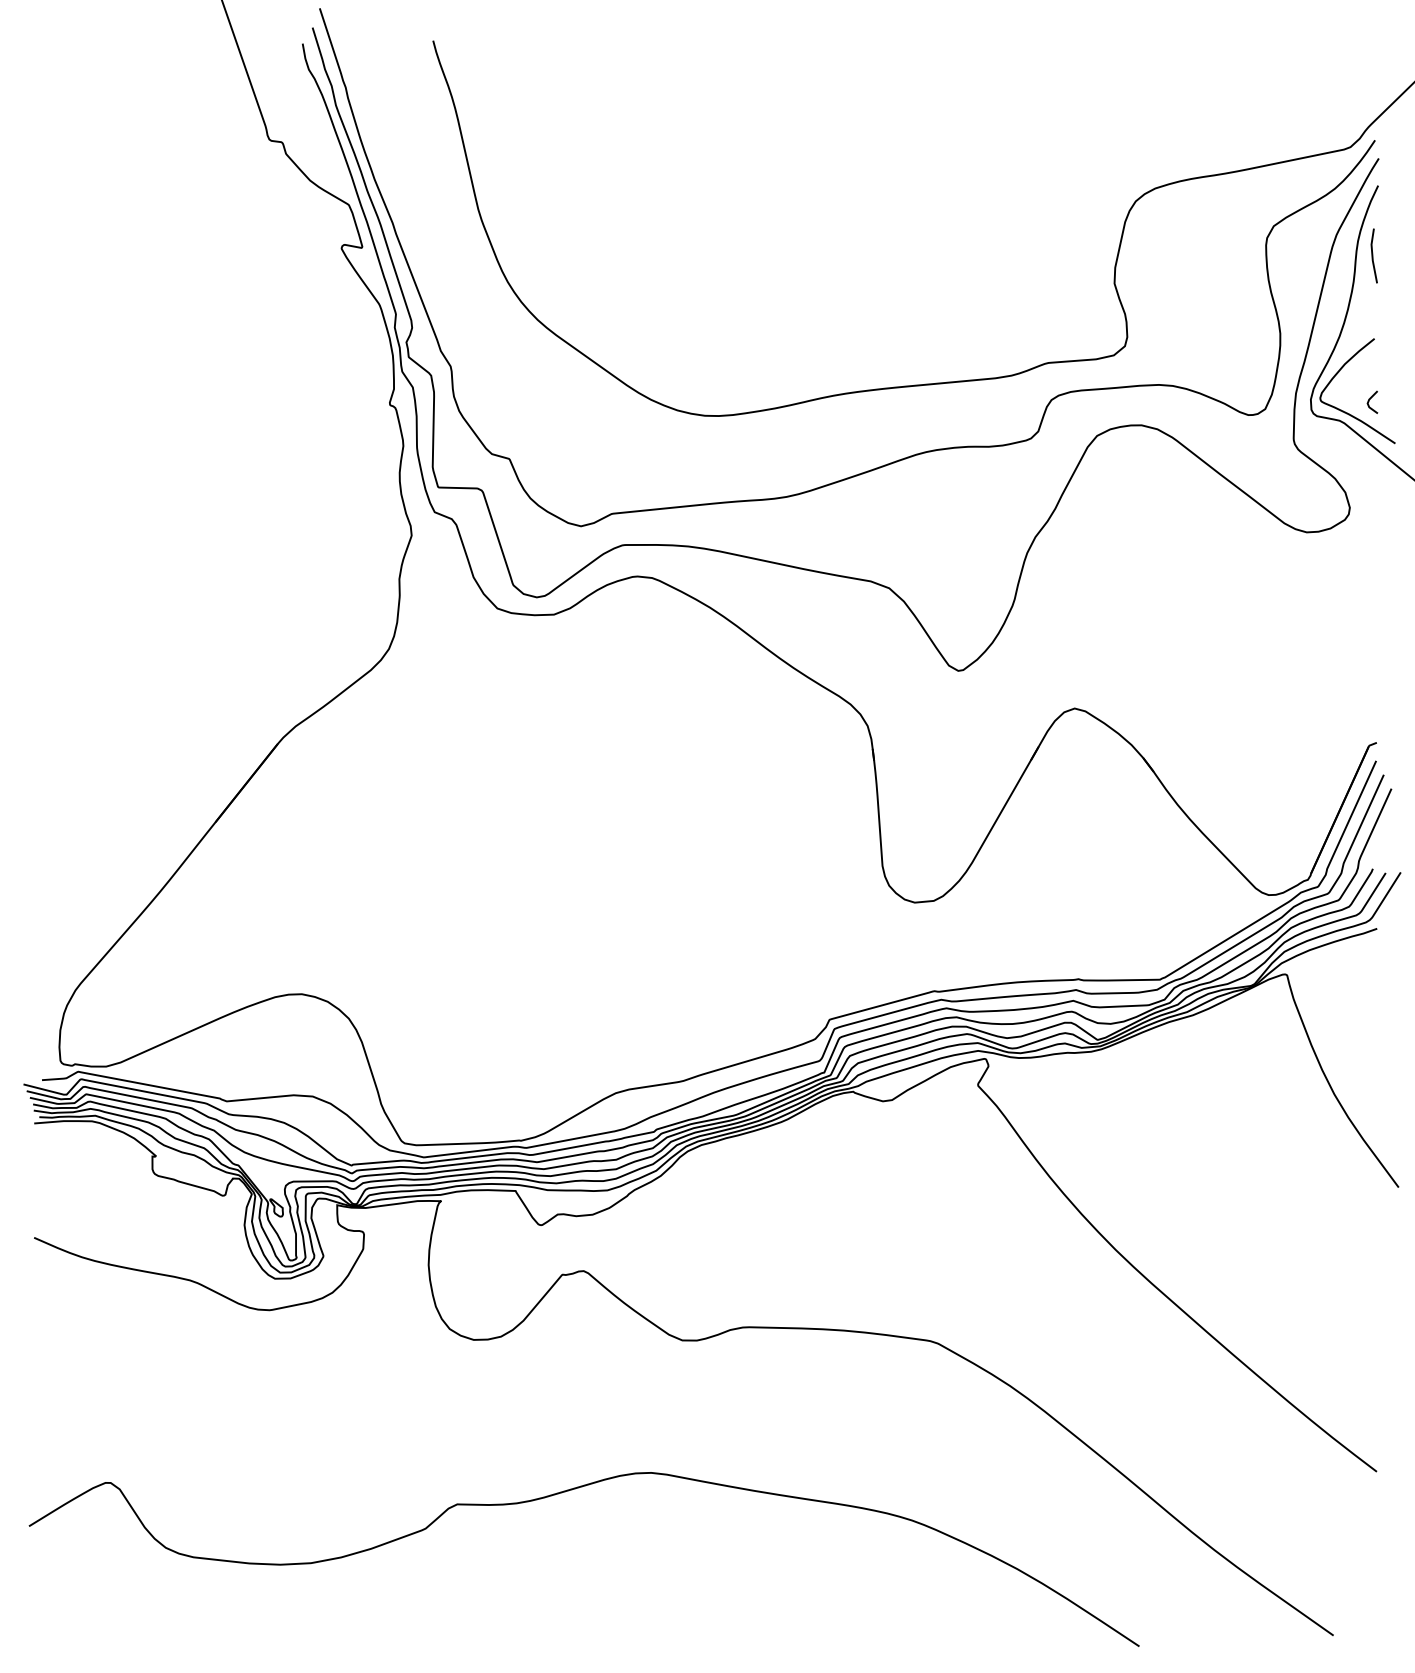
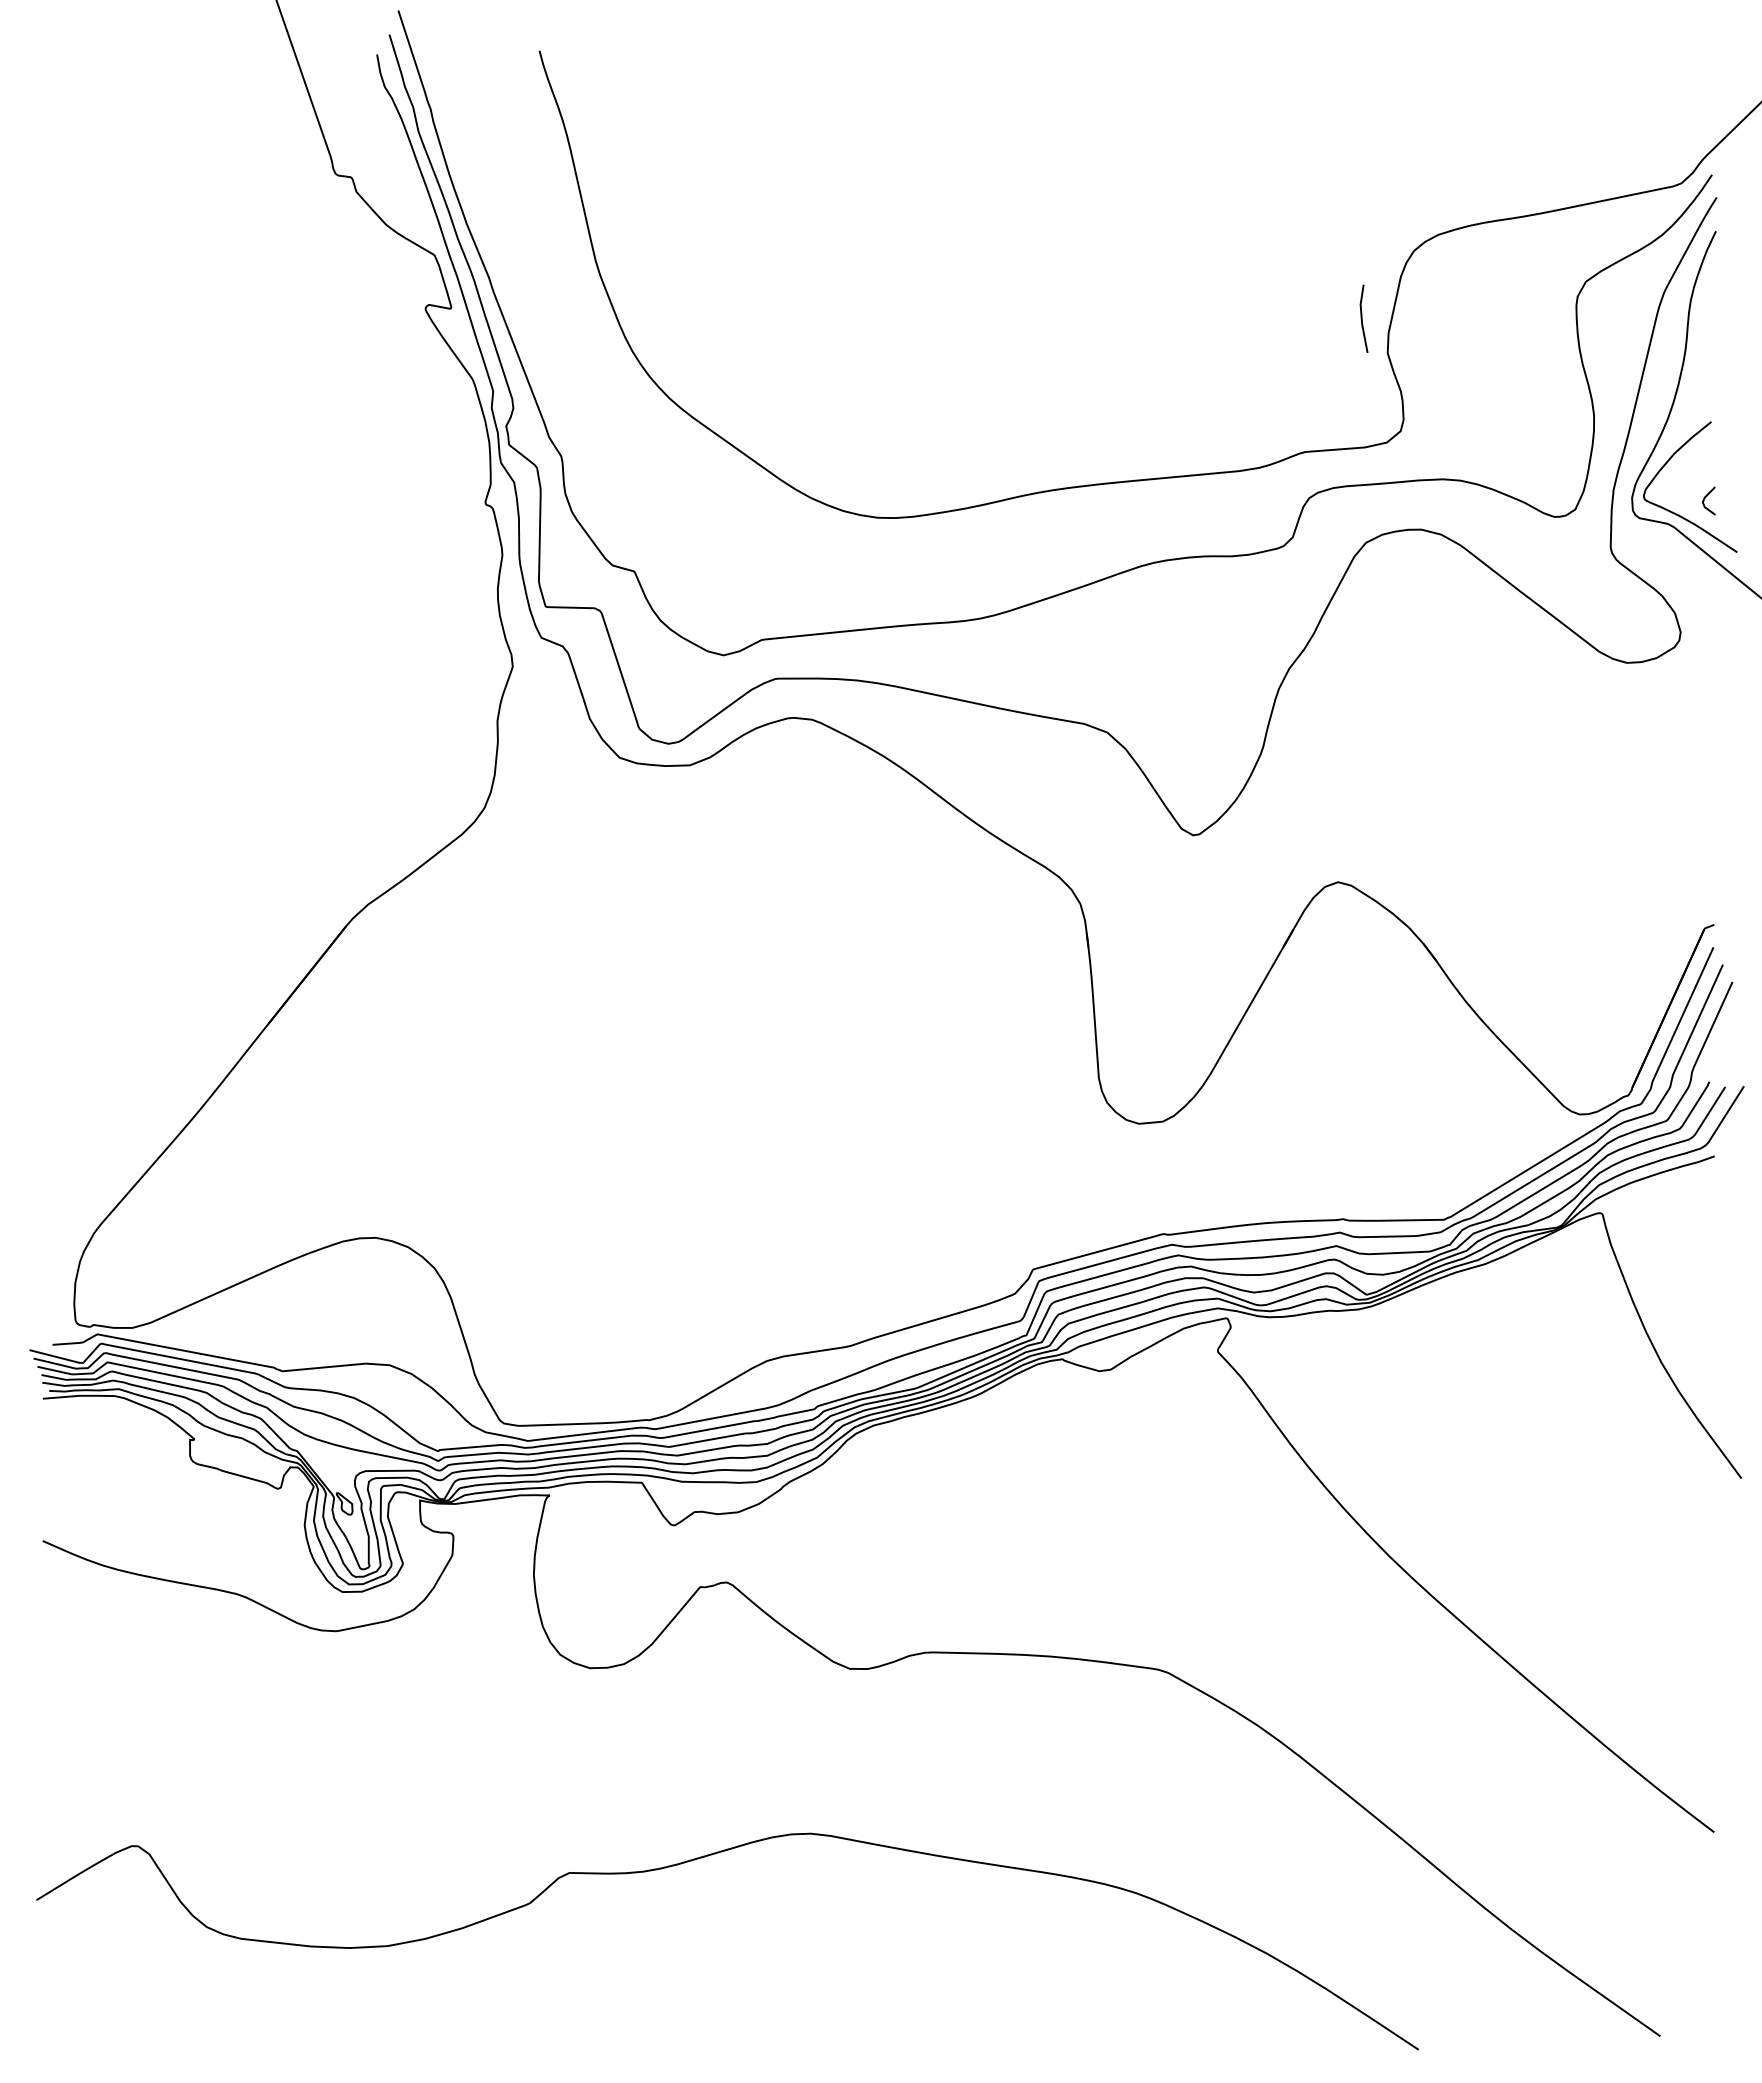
line: (1373, 255) -> (1362, 318), moved

